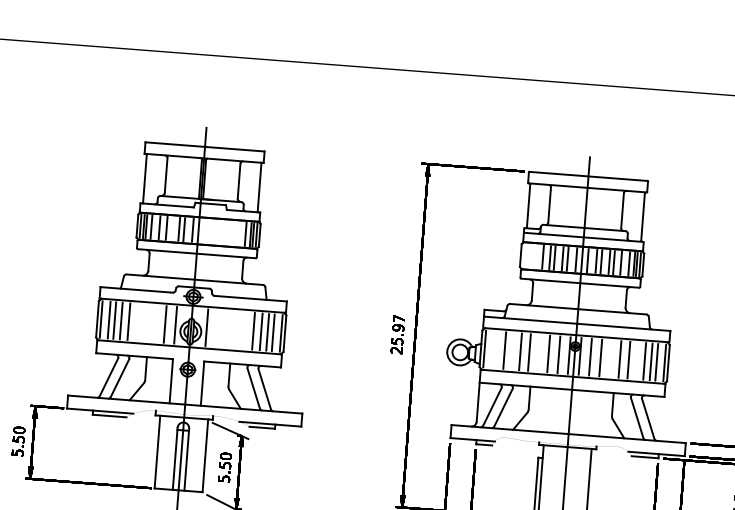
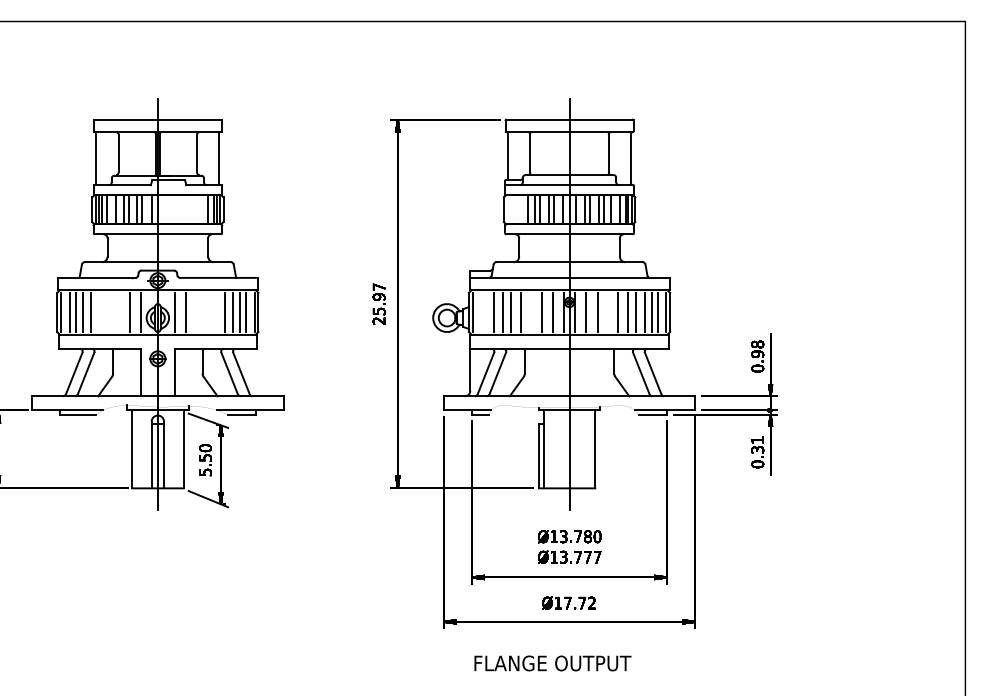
line: (171, 228) -> (128, 209), added
line: (216, 328) -> (185, 312), added
line: (512, 351) -> (502, 312), added
line: (637, 360) -> (636, 312), added

